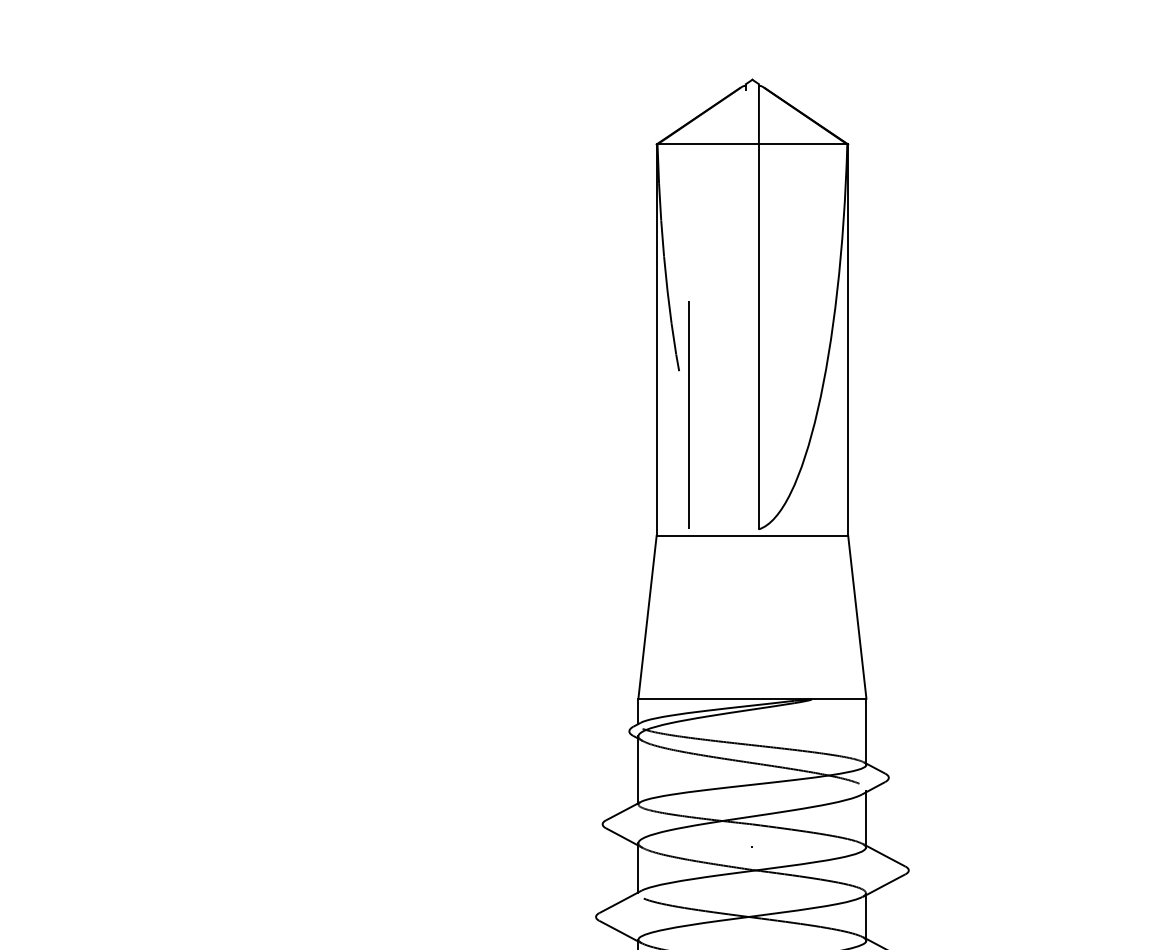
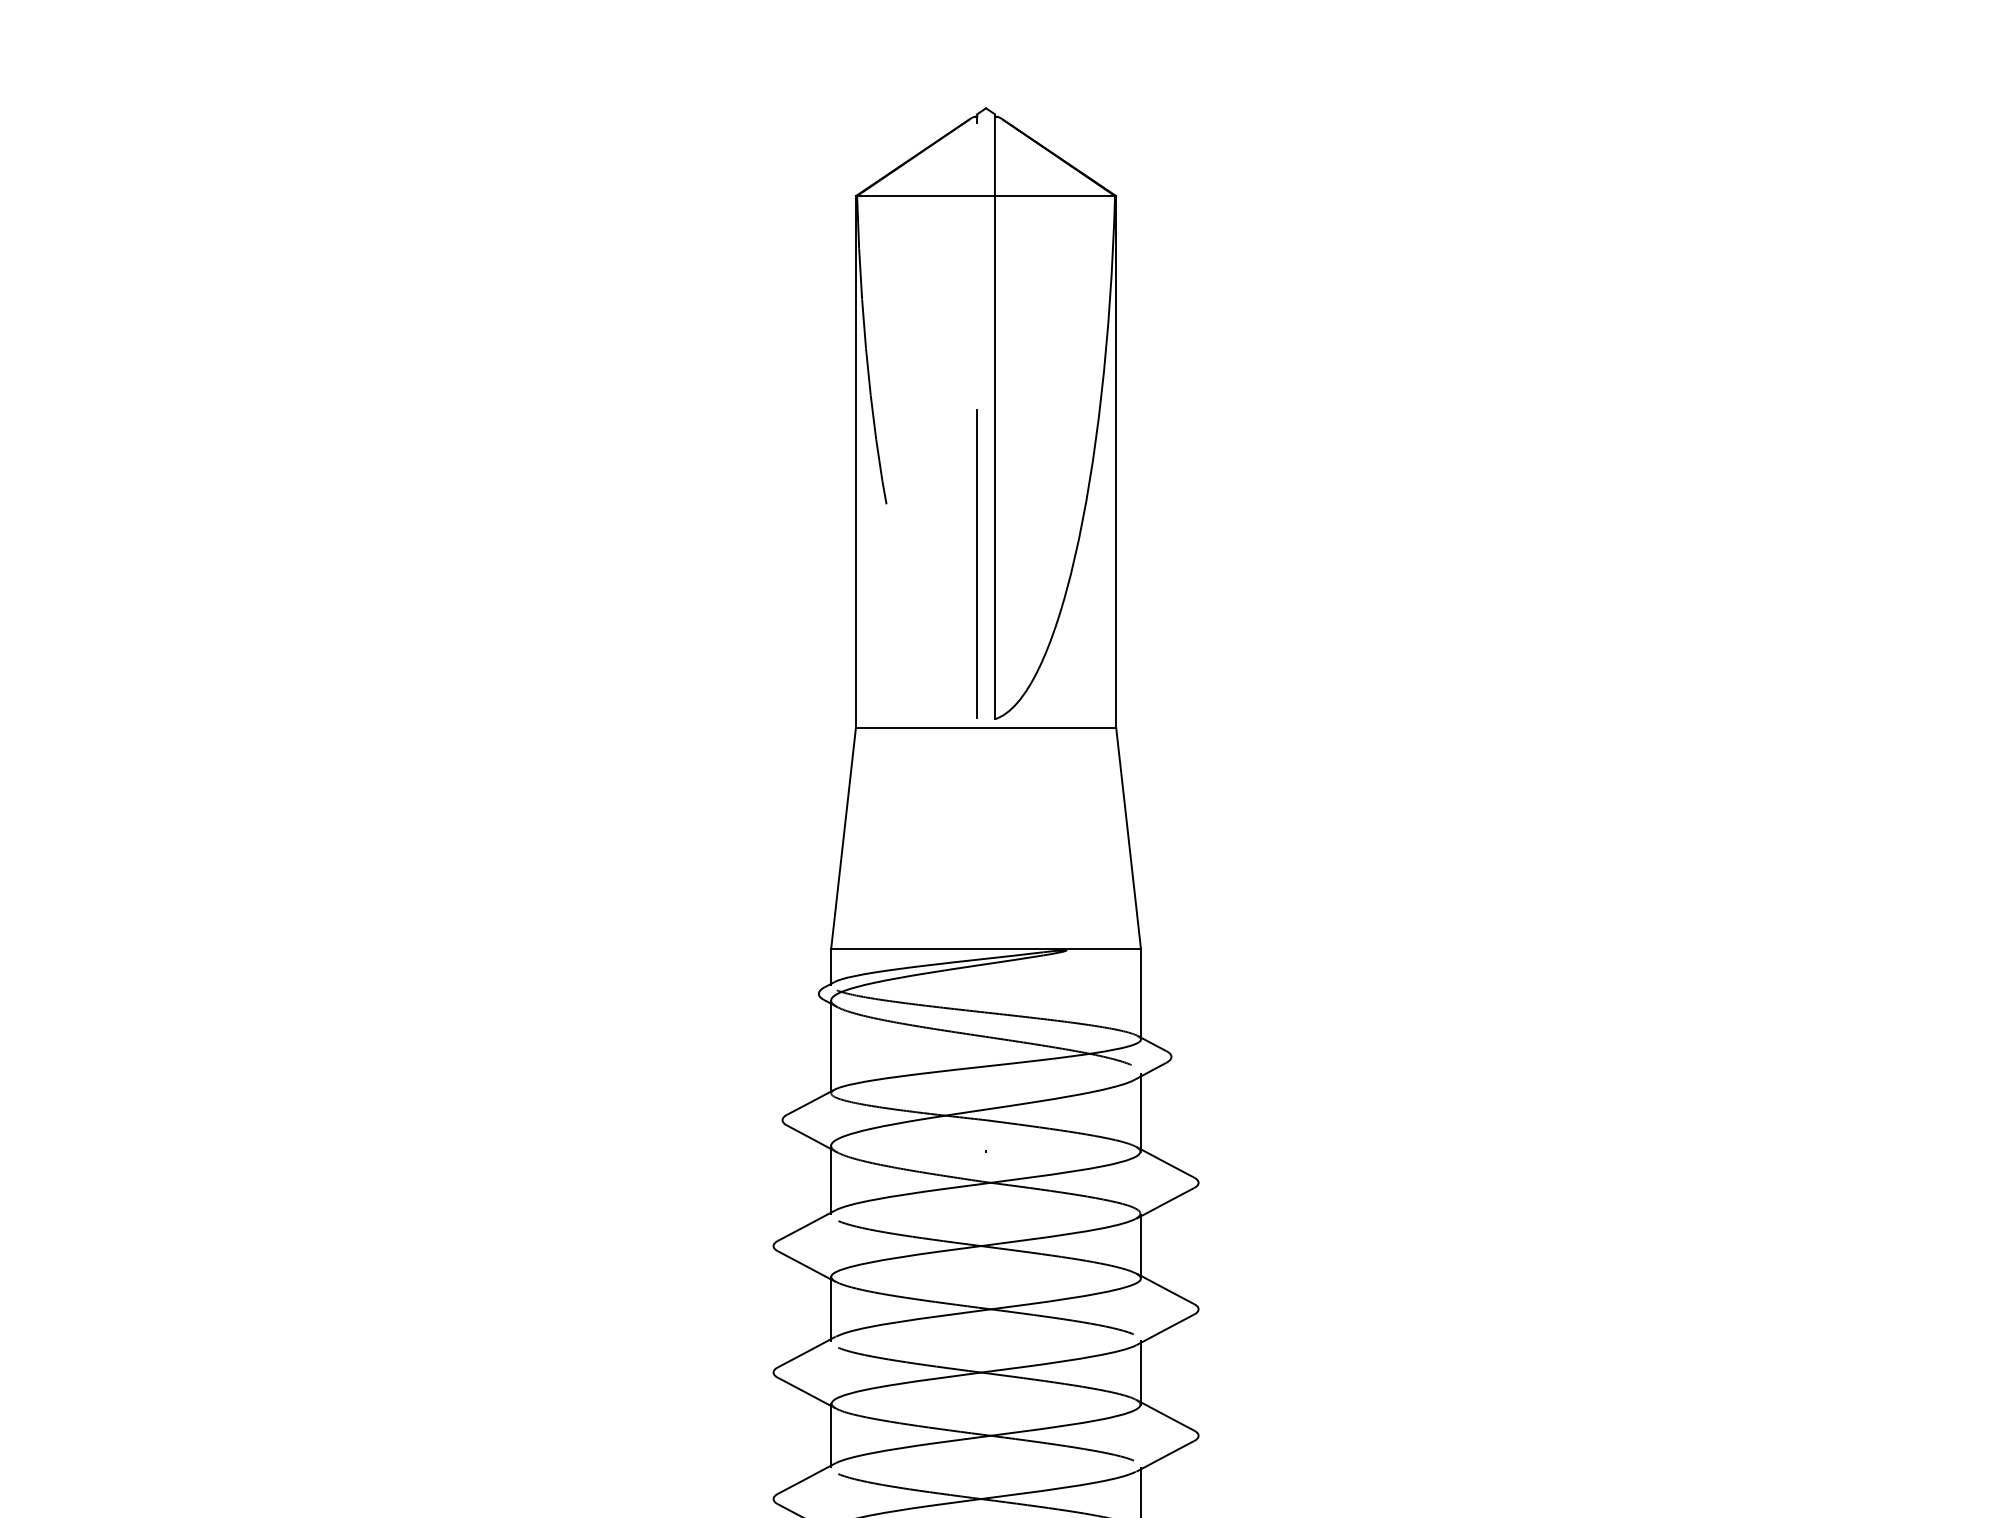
line: (688, 414) -> (976, 563), moved

